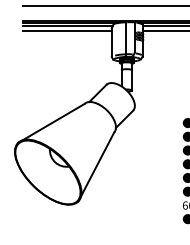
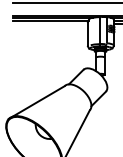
line: (67, 31) -> (50, 24), removed

